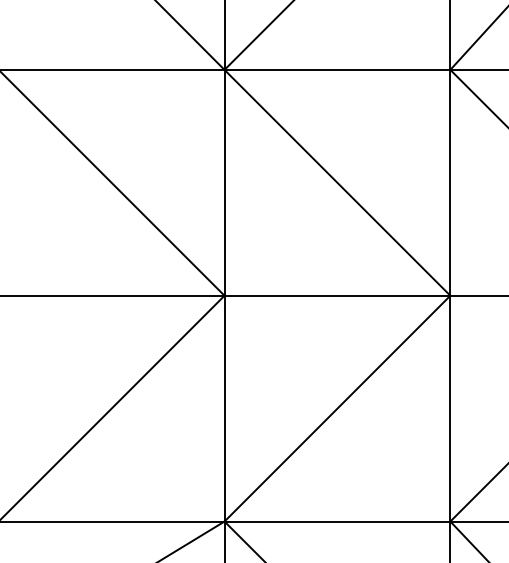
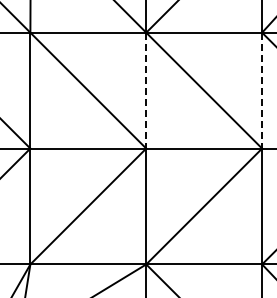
line: (224, 182) -> (146, 90), solid -> dashed
line: (451, 182) -> (262, 90), solid -> dashed

